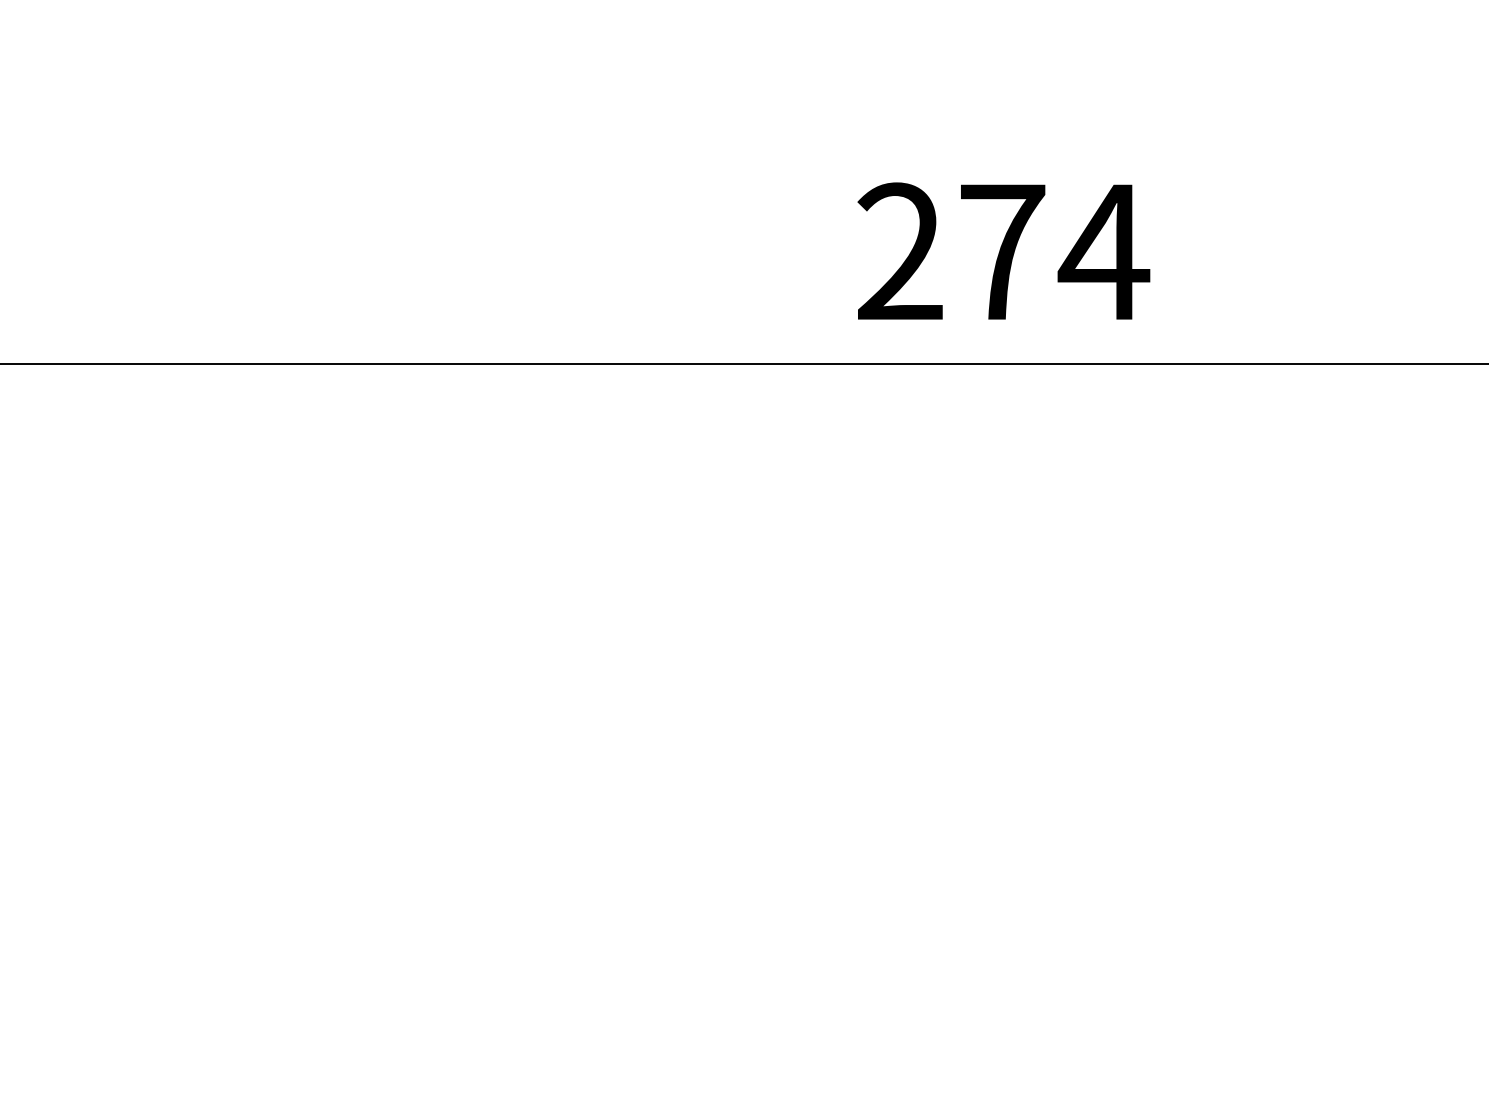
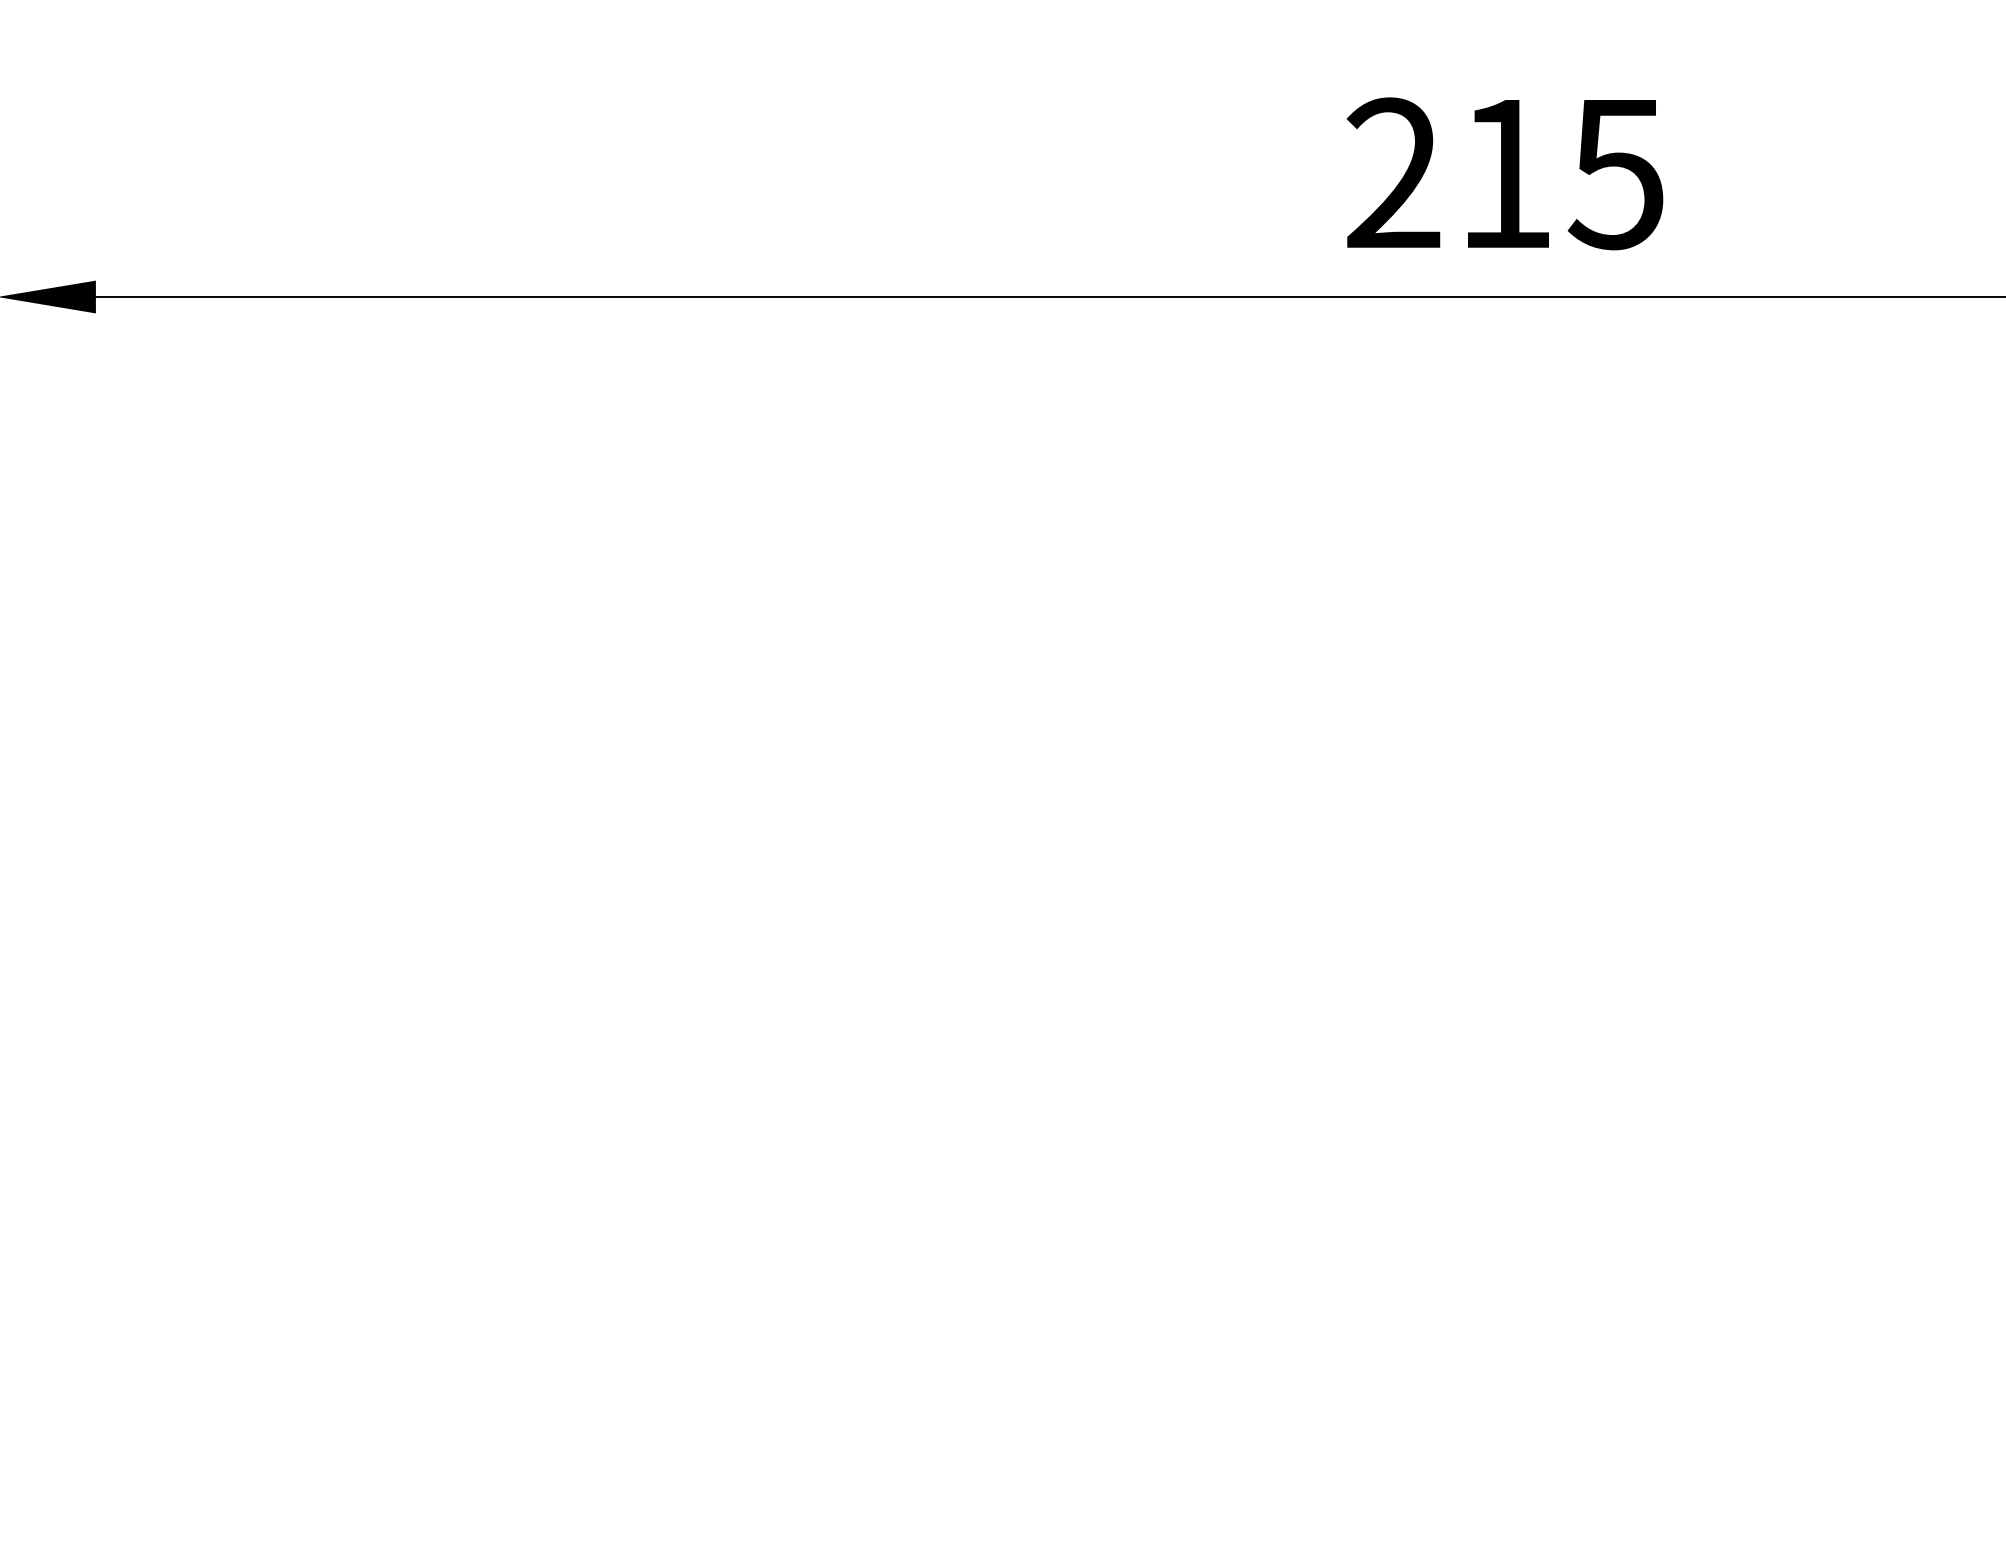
text: (1055, 253) -> (1563, 175), 274 -> 215

